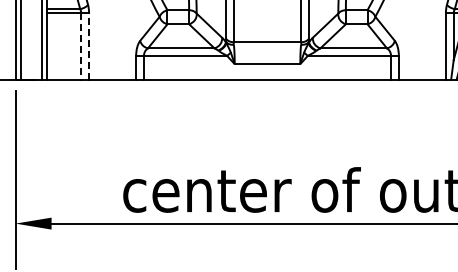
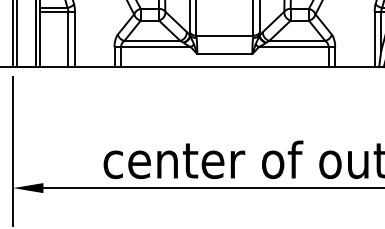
line: (89, 46) -> (75, 39), dashed -> solid
line: (81, 47) -> (68, 40), dashed -> solid

